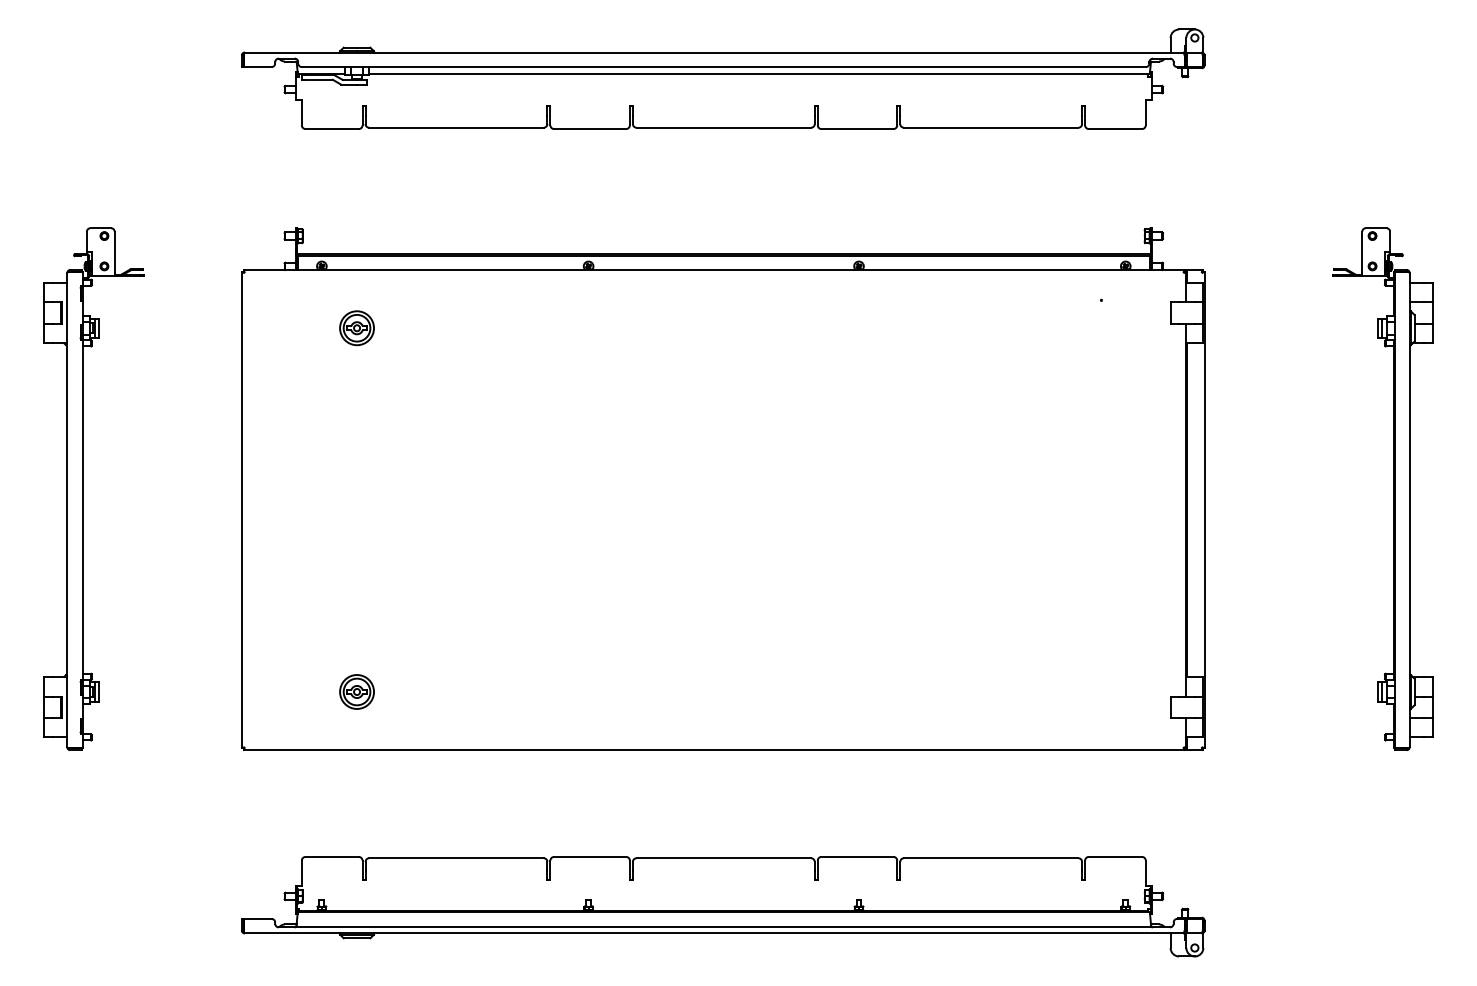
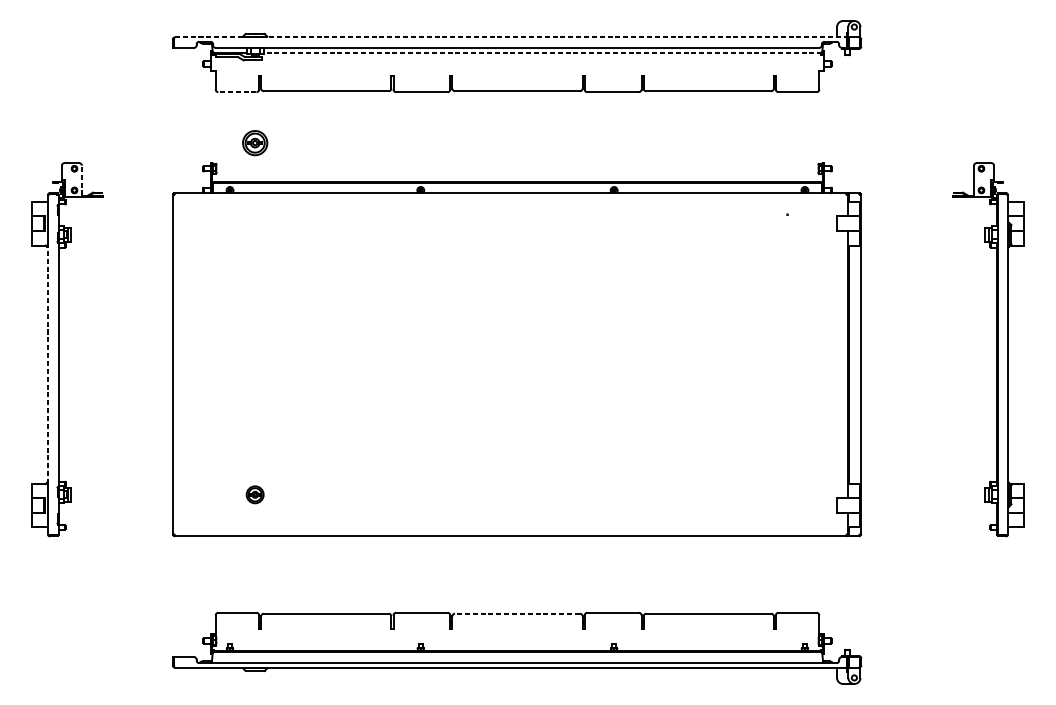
line: (714, 52) -> (510, 37), solid -> dashed
line: (759, 74) -> (543, 53), solid -> dashed
line: (332, 129) -> (237, 92), solid -> dashed
line: (114, 252) -> (81, 180), solid -> dashed
part: (356, 328) -> (254, 143), moved
line: (67, 510) -> (48, 365), solid -> dashed
part: (356, 691) -> (254, 494), size x0.7
line: (723, 858) -> (517, 613), solid -> dashed

